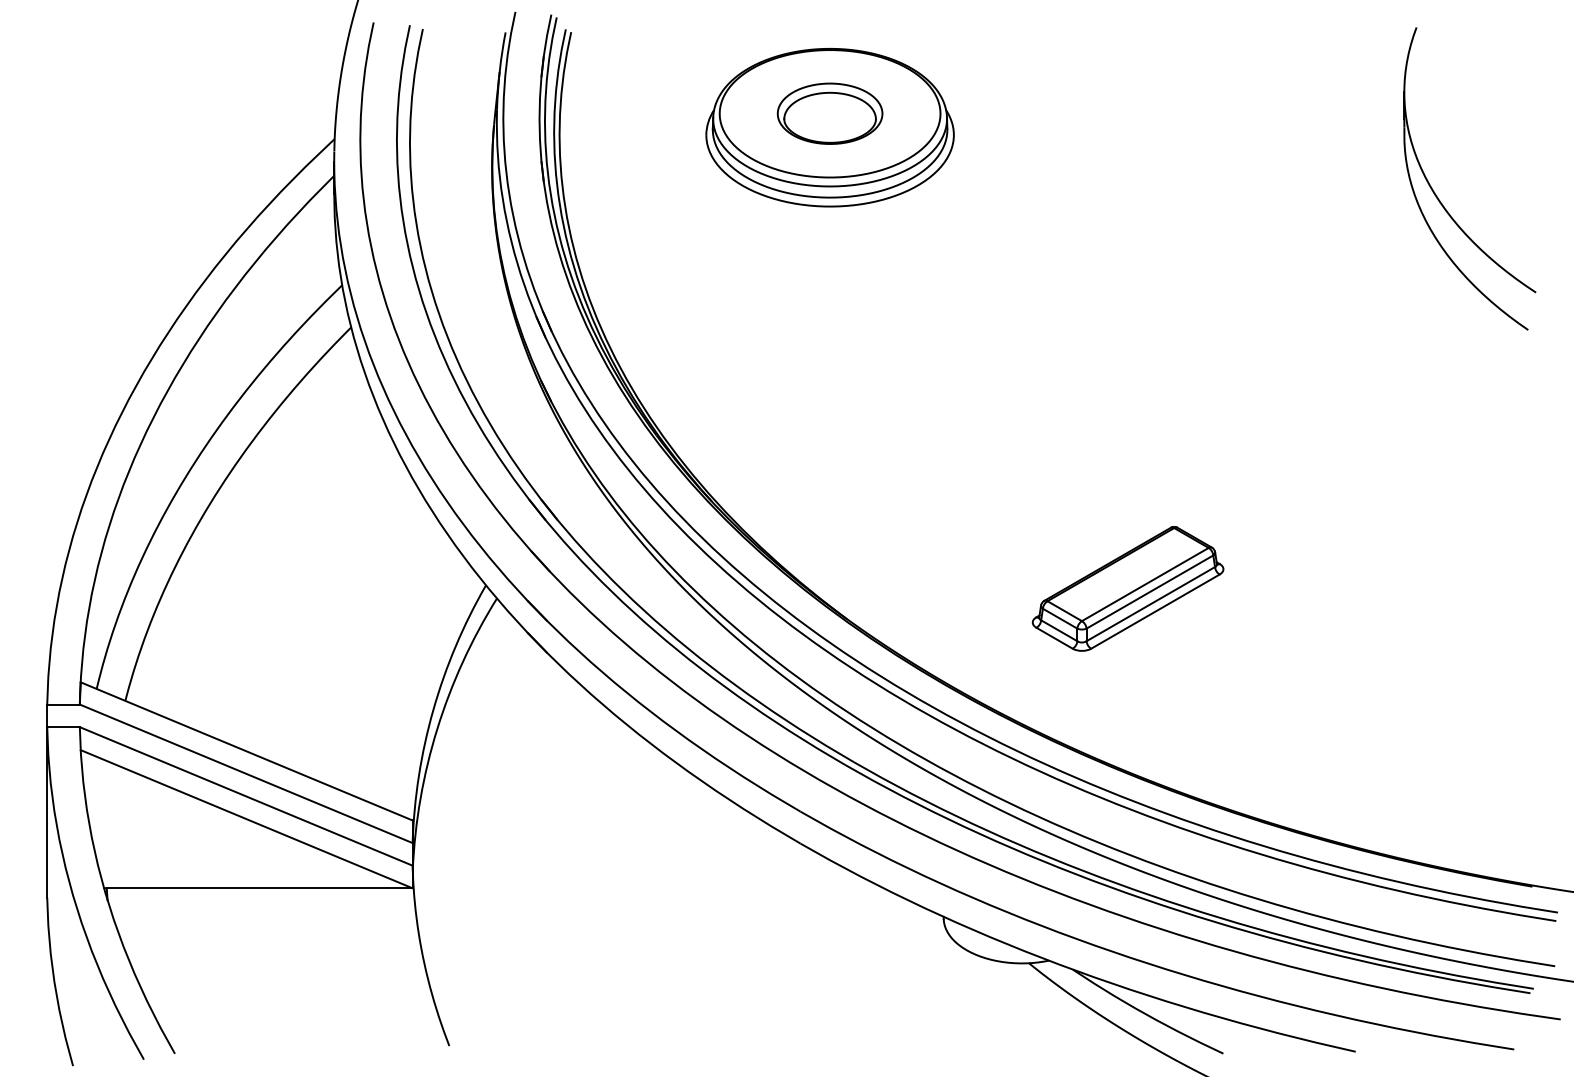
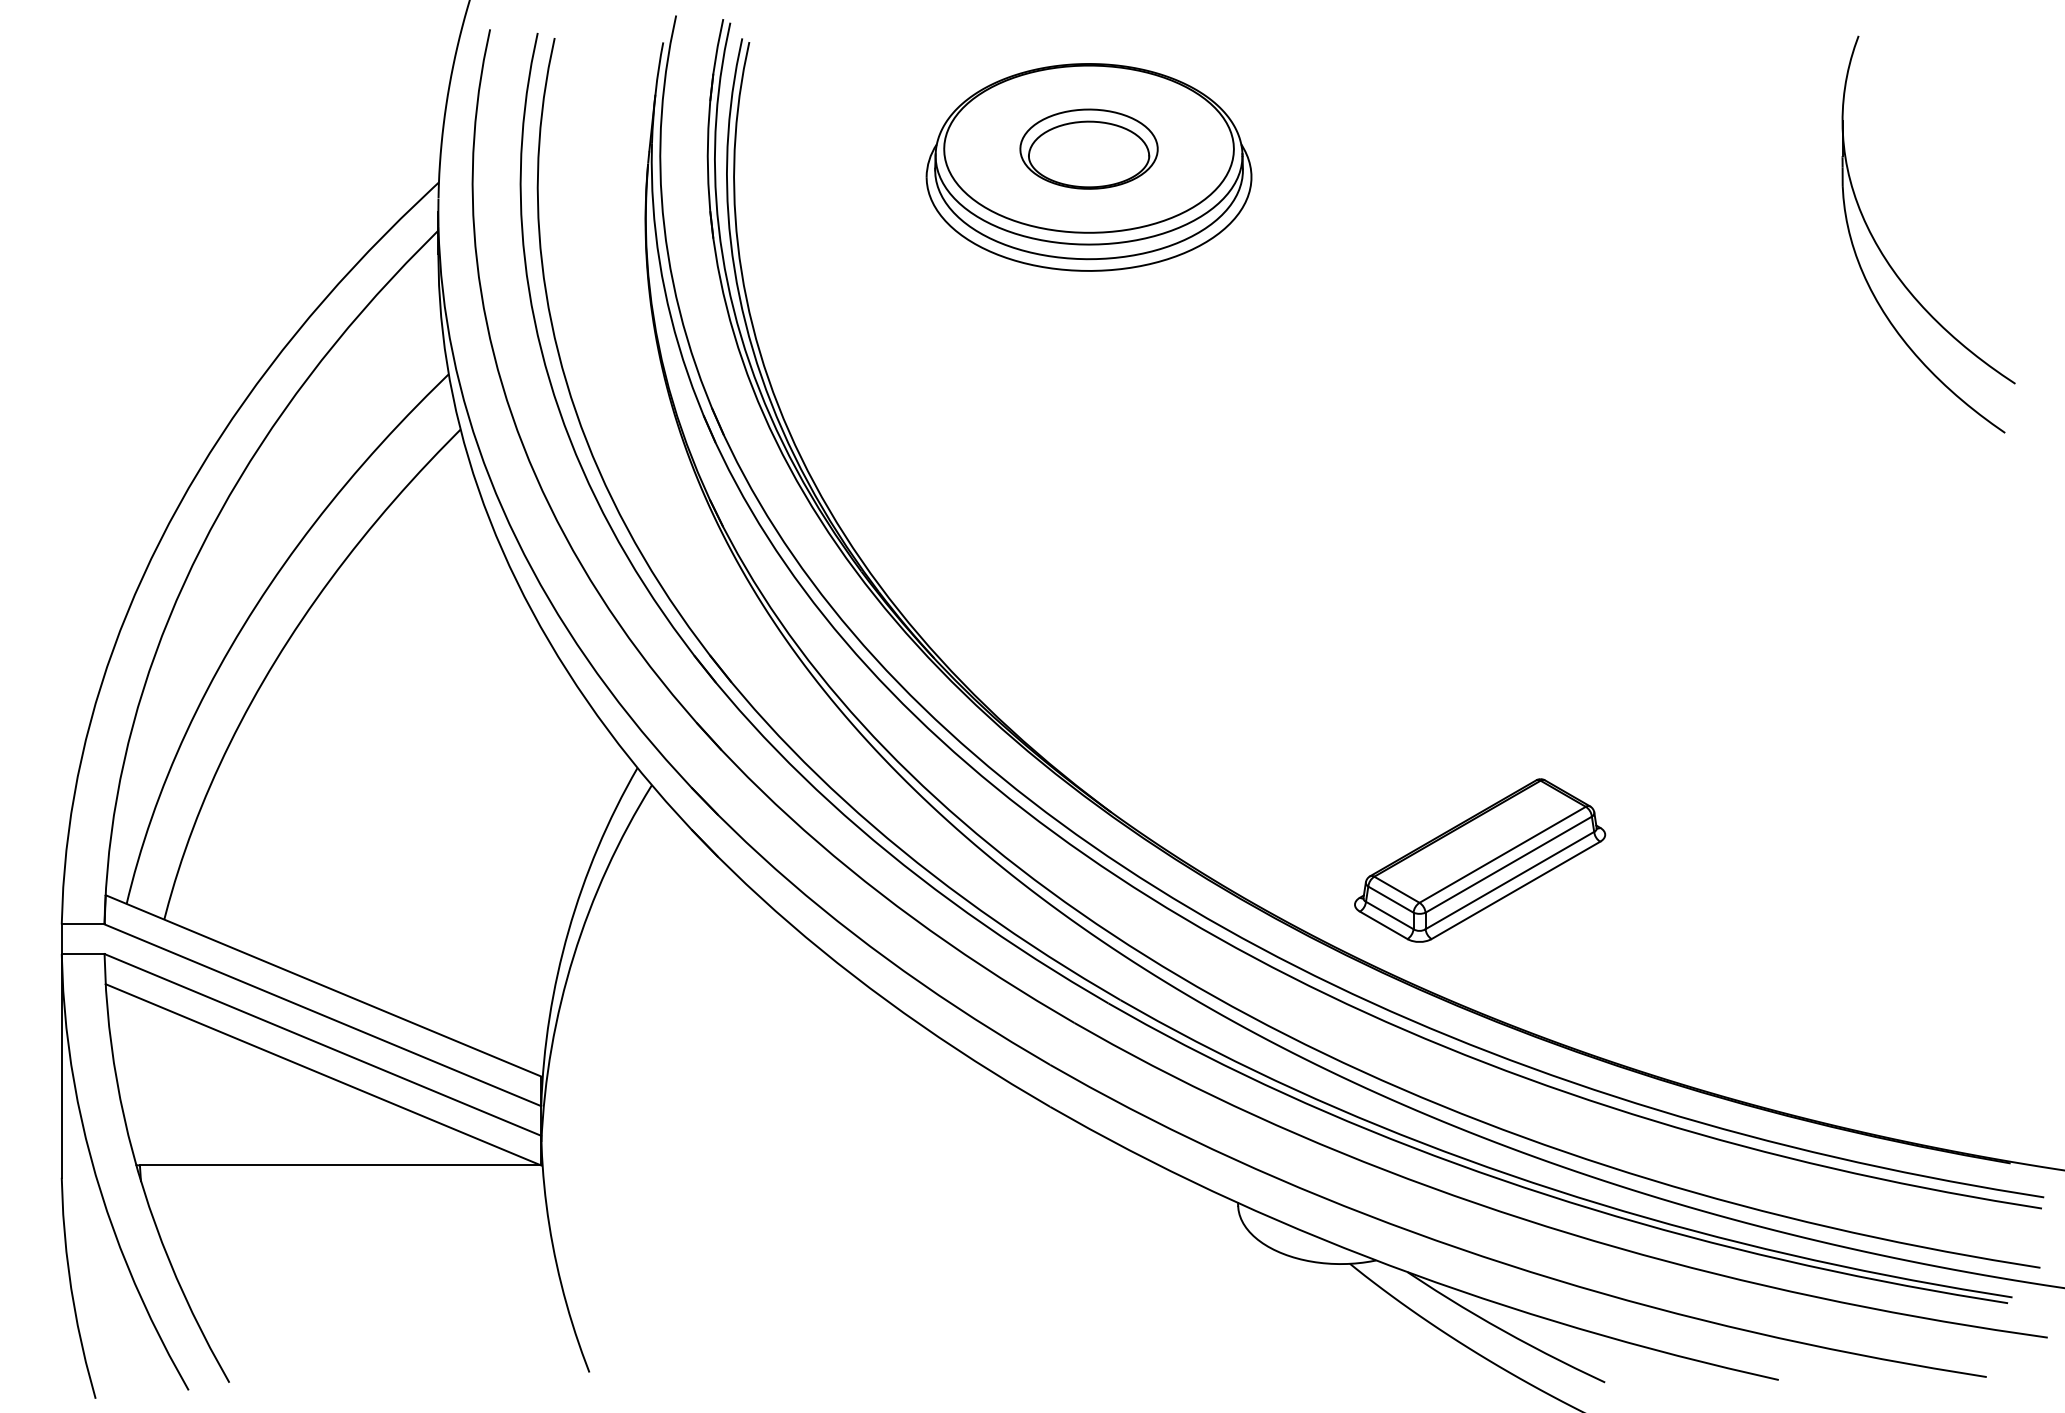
part: (1127, 588) -> (1479, 860), moved

